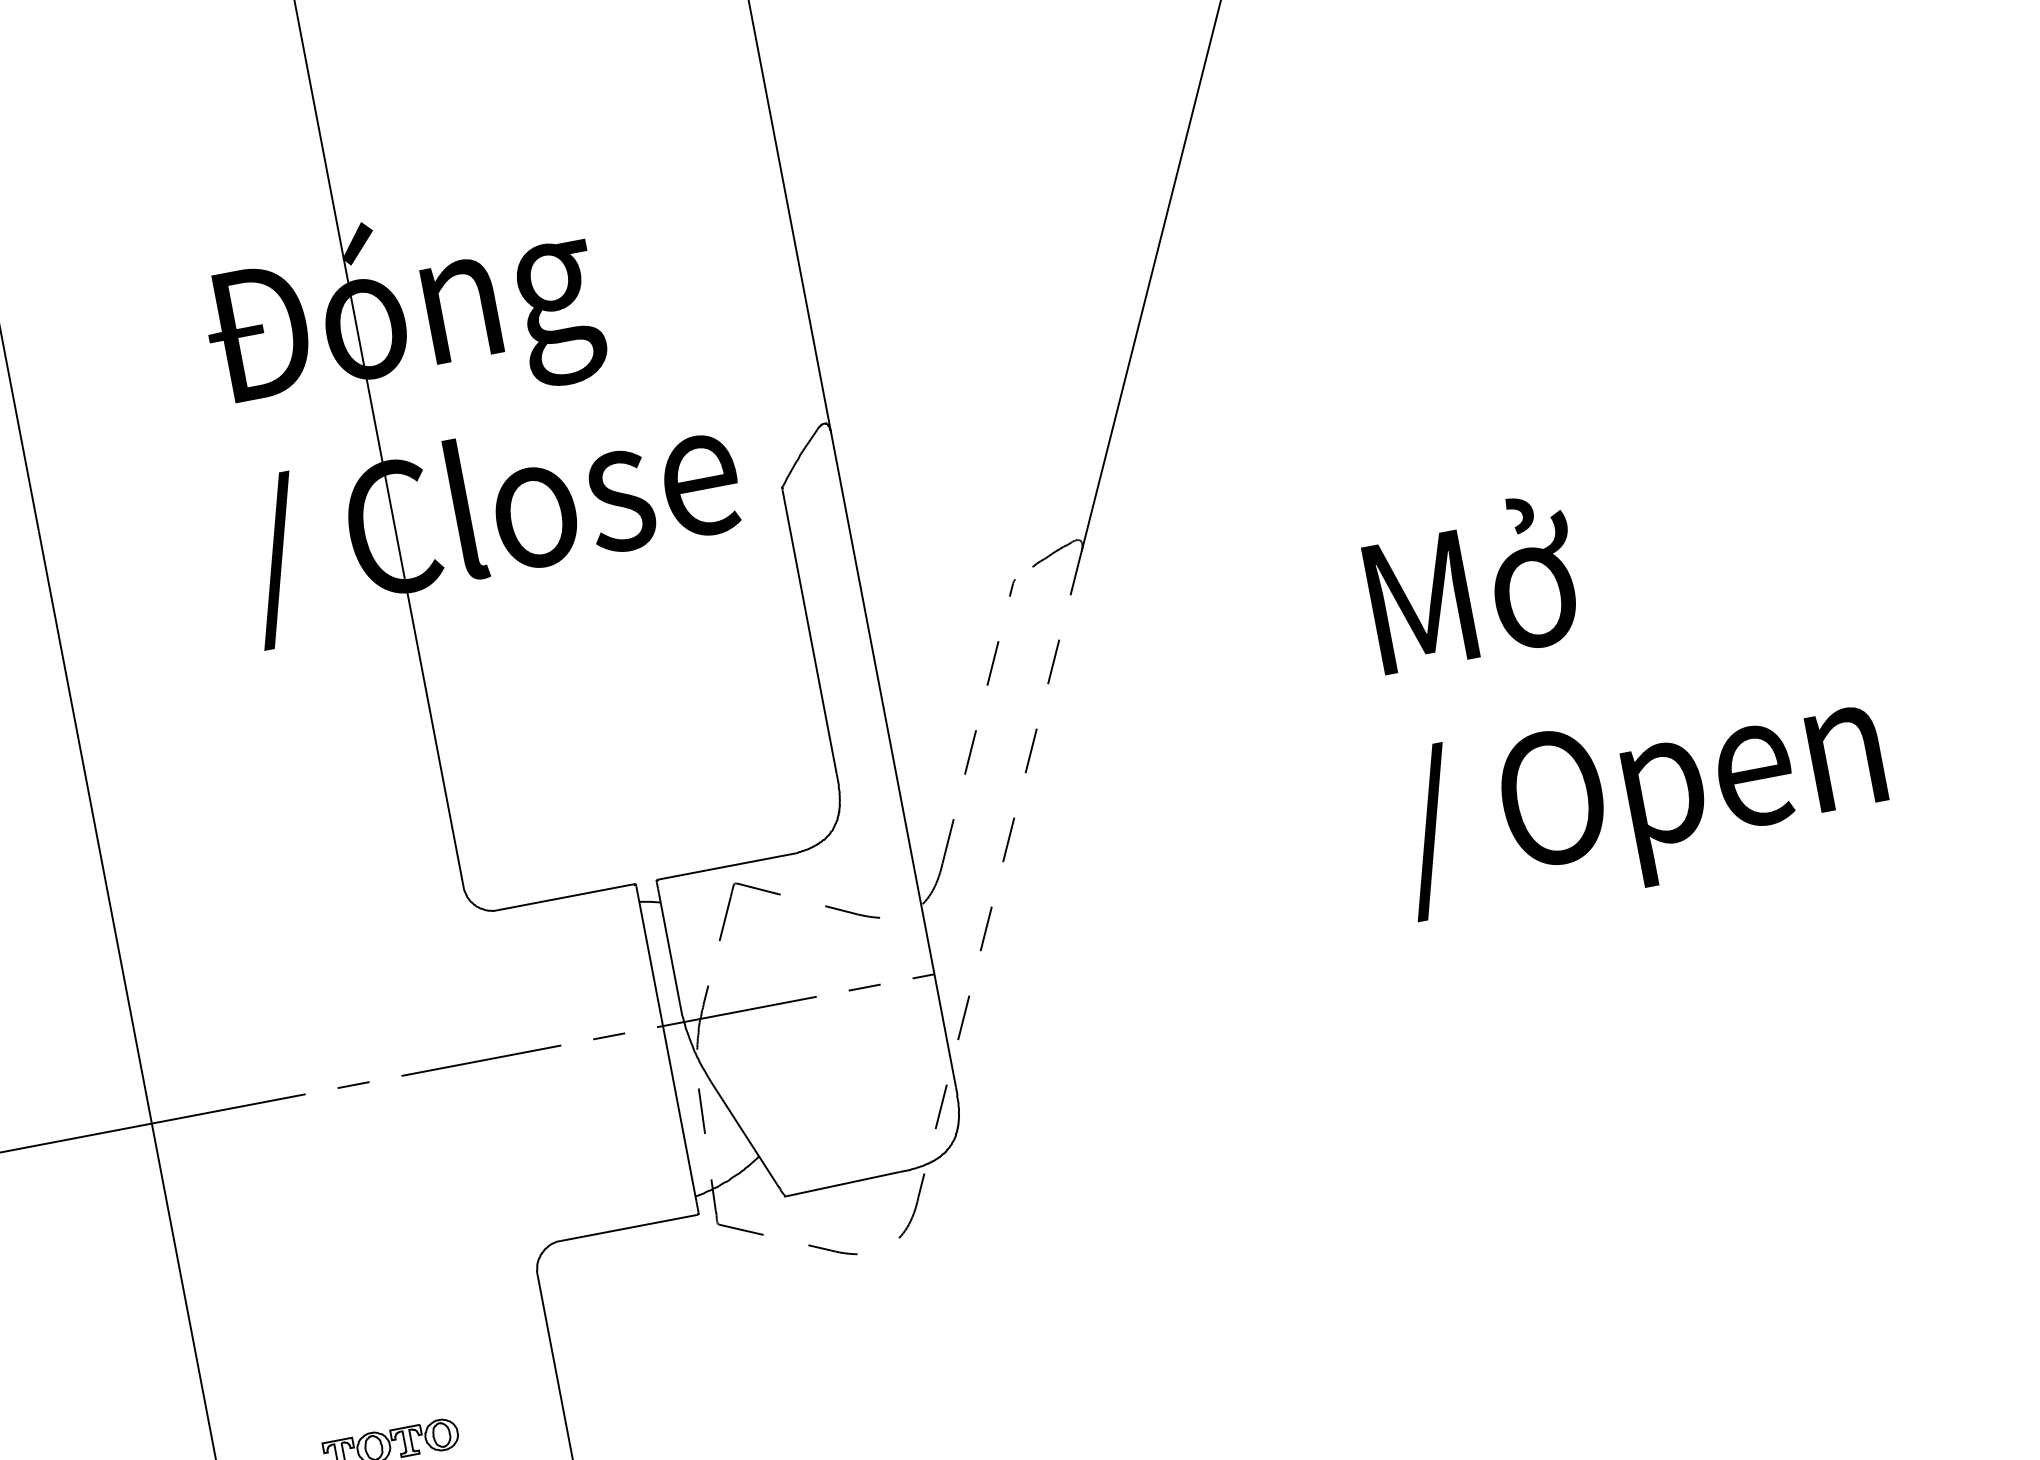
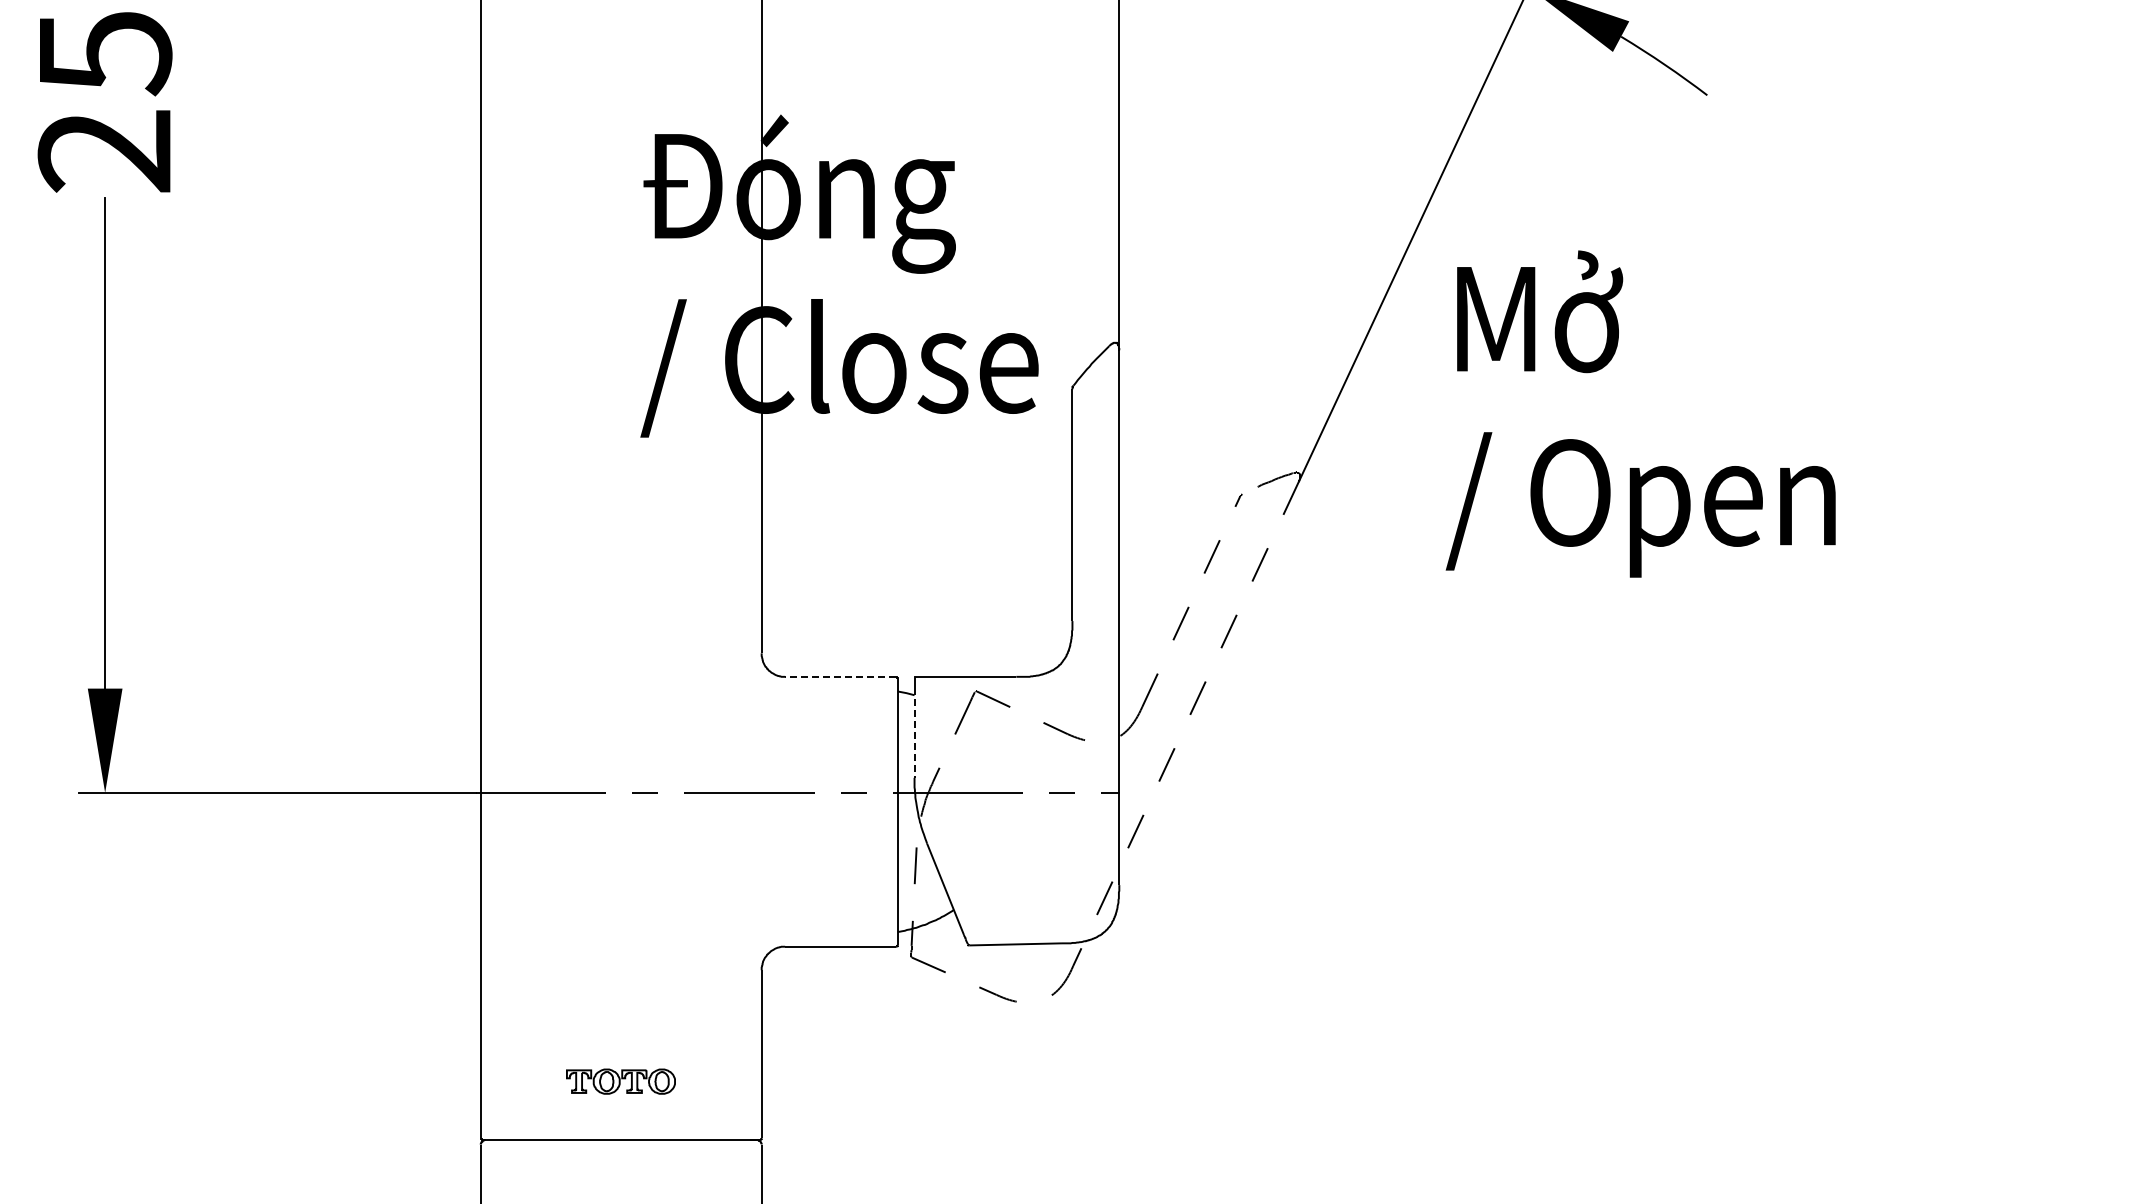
text: (1619, 684) -> (1640, 413), moved
line: (565, 896) -> (840, 676), solid -> dashed
line: (669, 948) -> (914, 732), solid -> dashed

